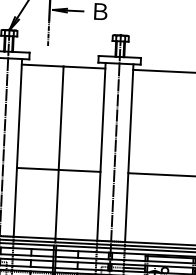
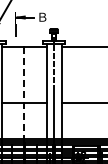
line: (59, 154) -> (24, 94), solid -> dashed

